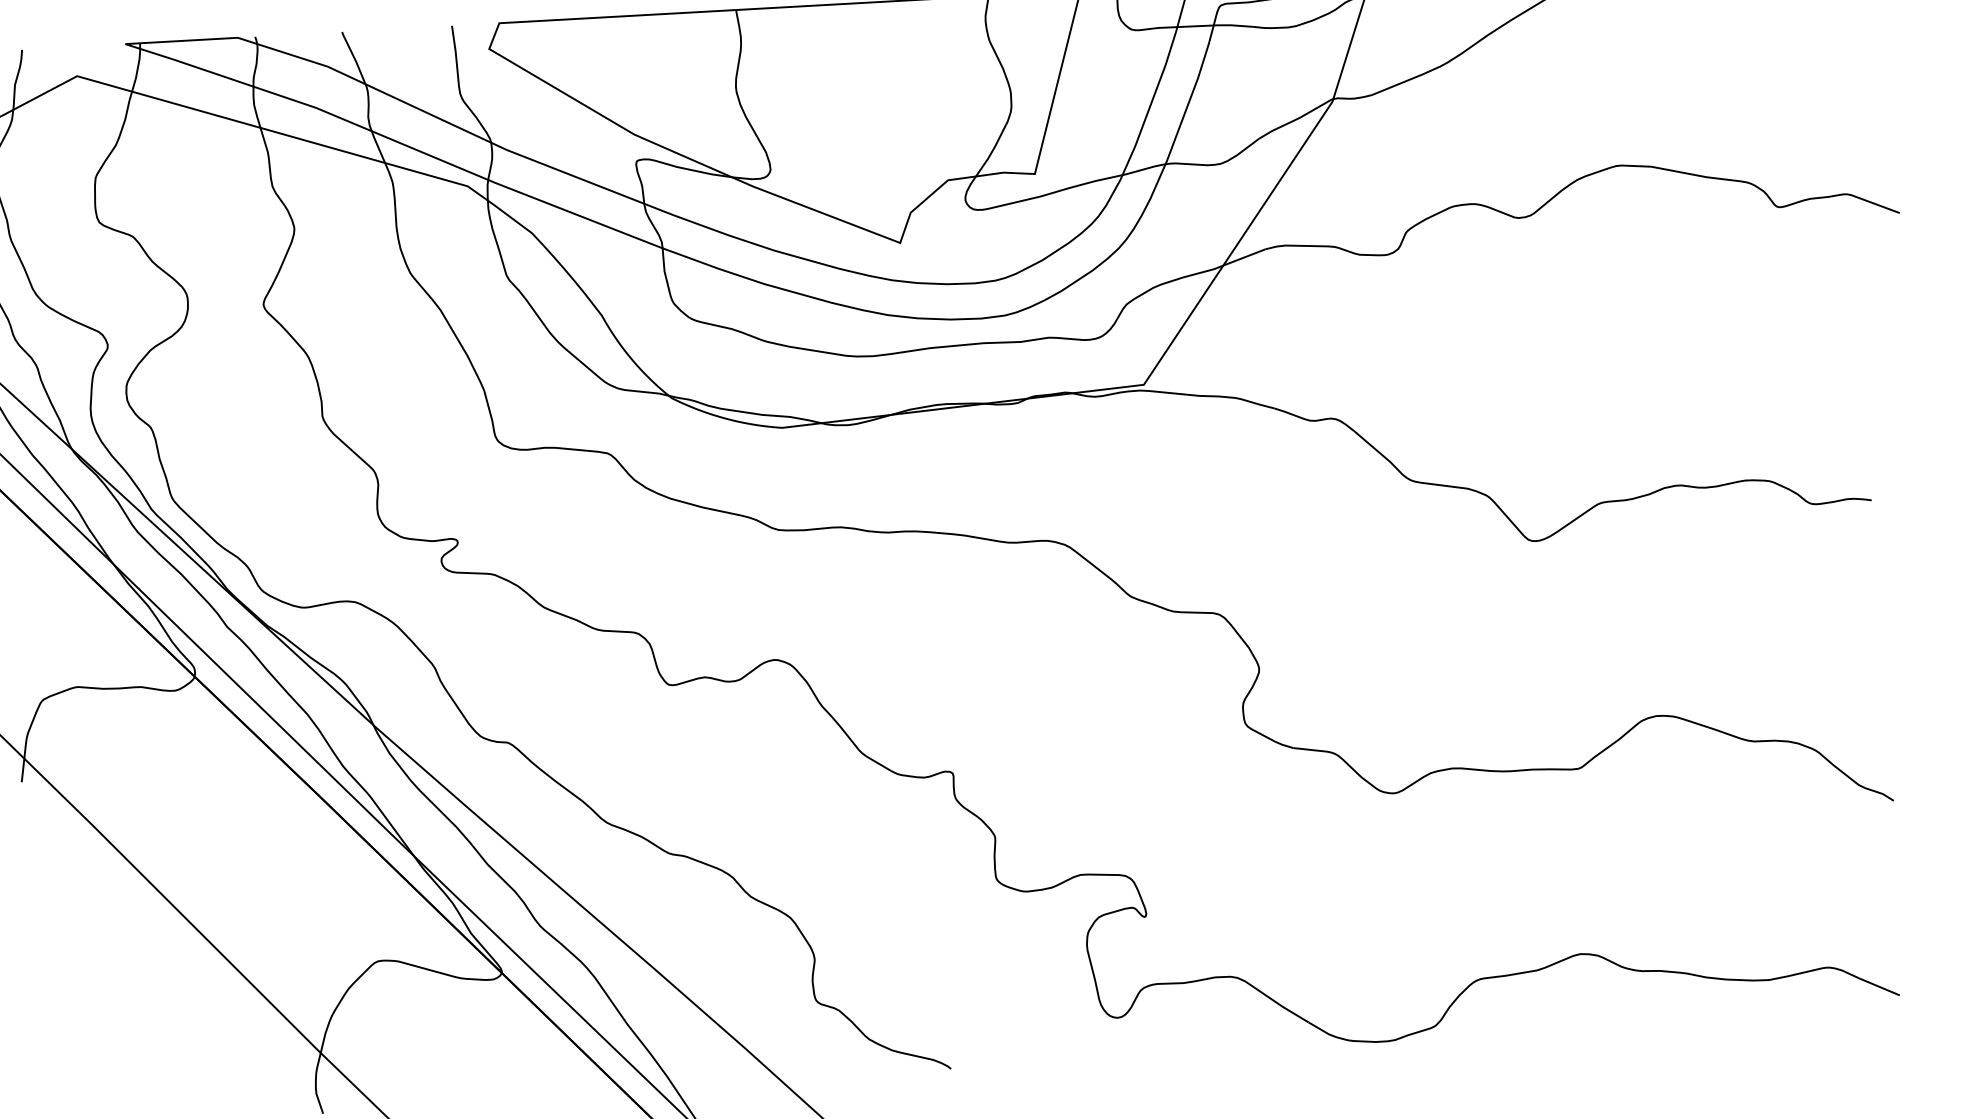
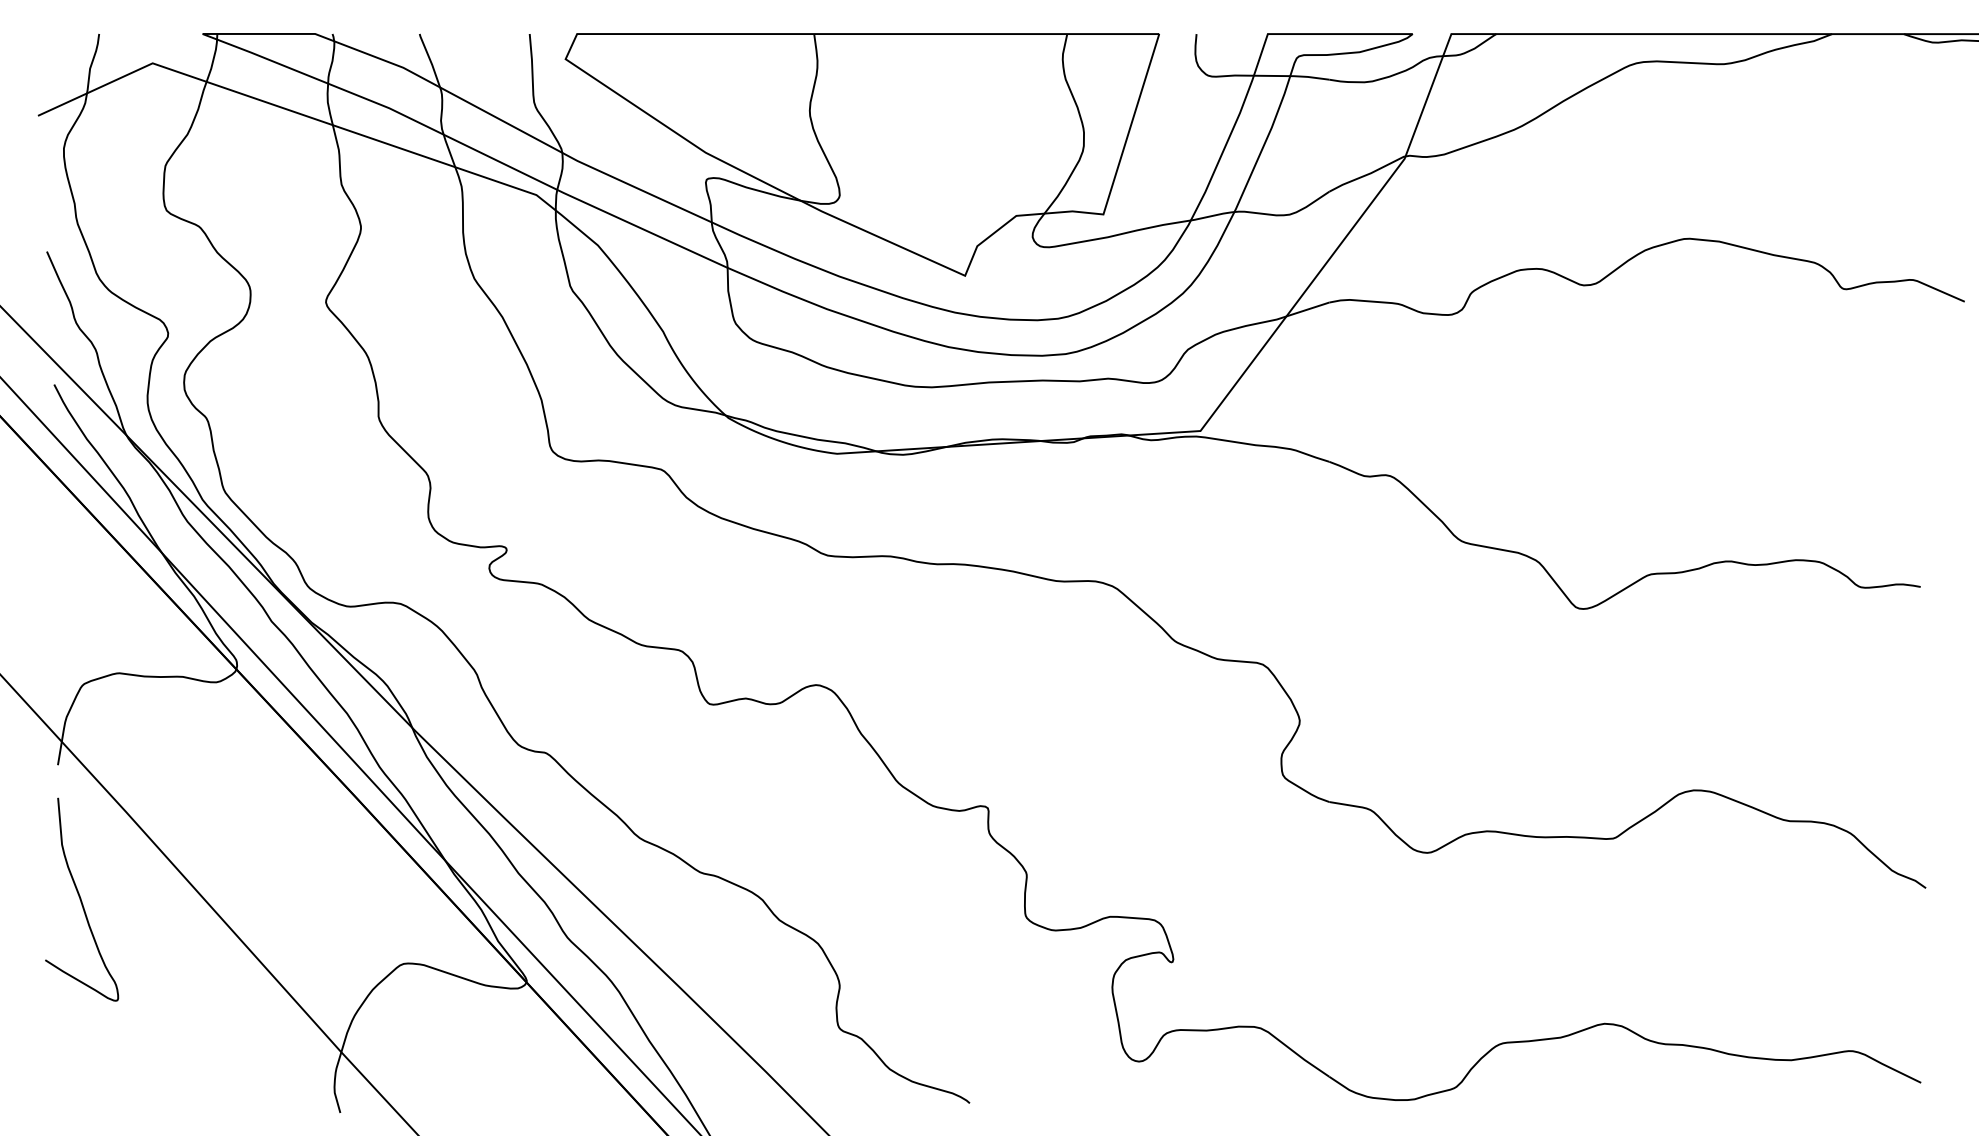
curve: (52, 915) -> (81, 899), added

